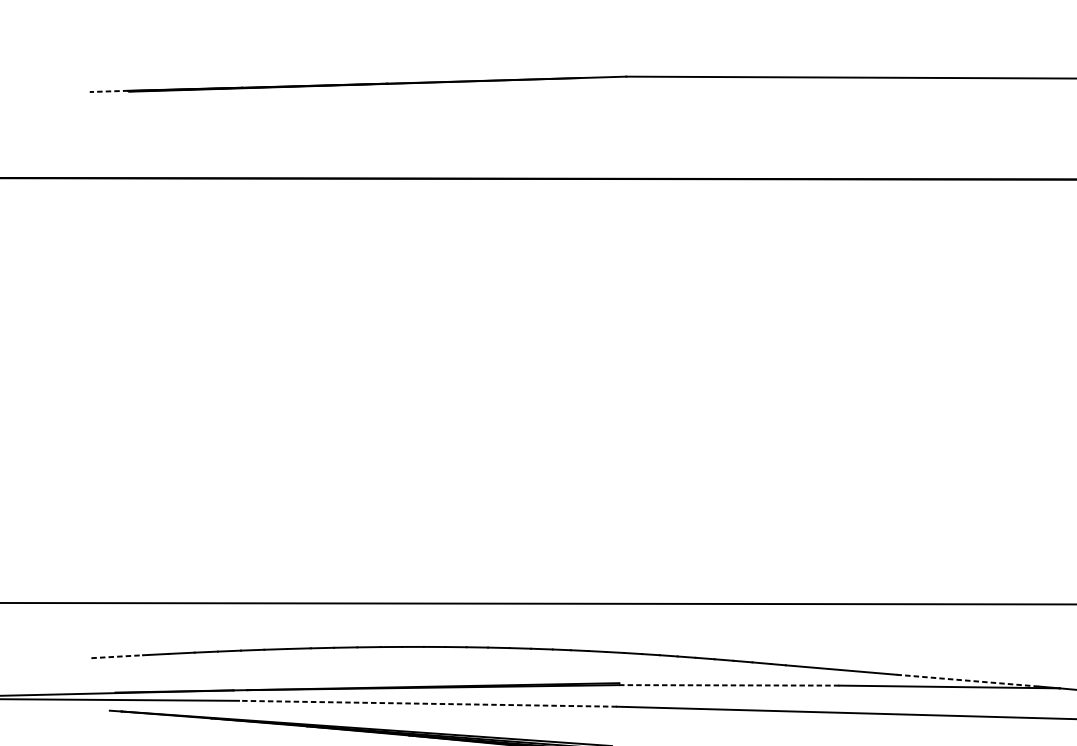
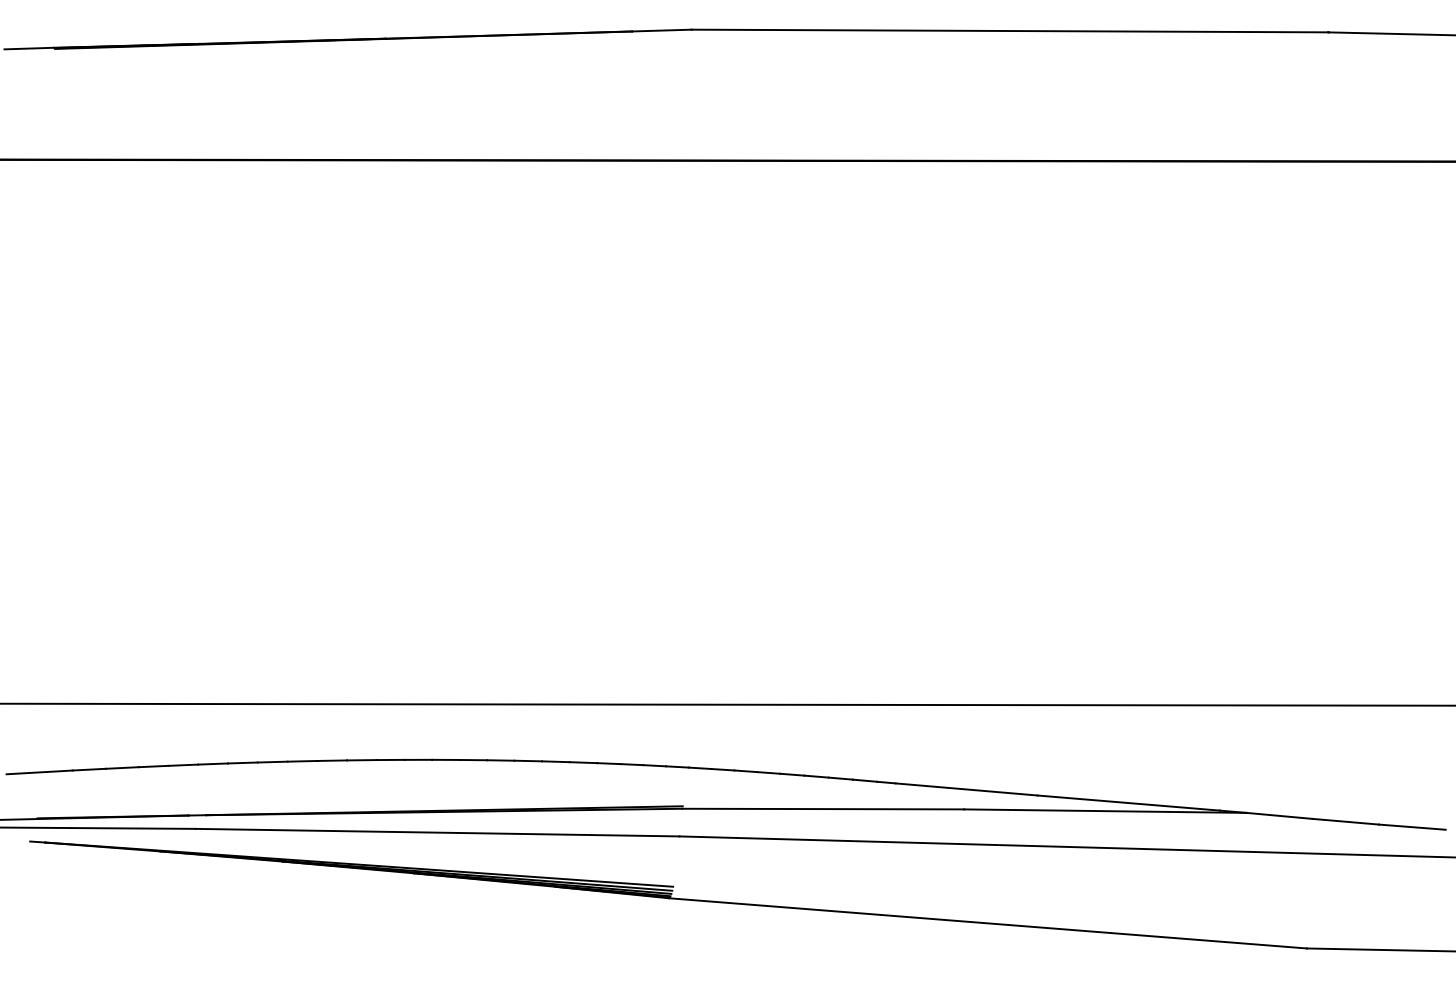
line: (109, 91) -> (29, 48), dashed -> solid
line: (117, 656) -> (40, 772), dashed -> solid
line: (967, 681) -> (1128, 803), dashed -> solid
line: (729, 685) -> (823, 809), dashed -> solid
line: (427, 703) -> (437, 832), dashed -> solid

